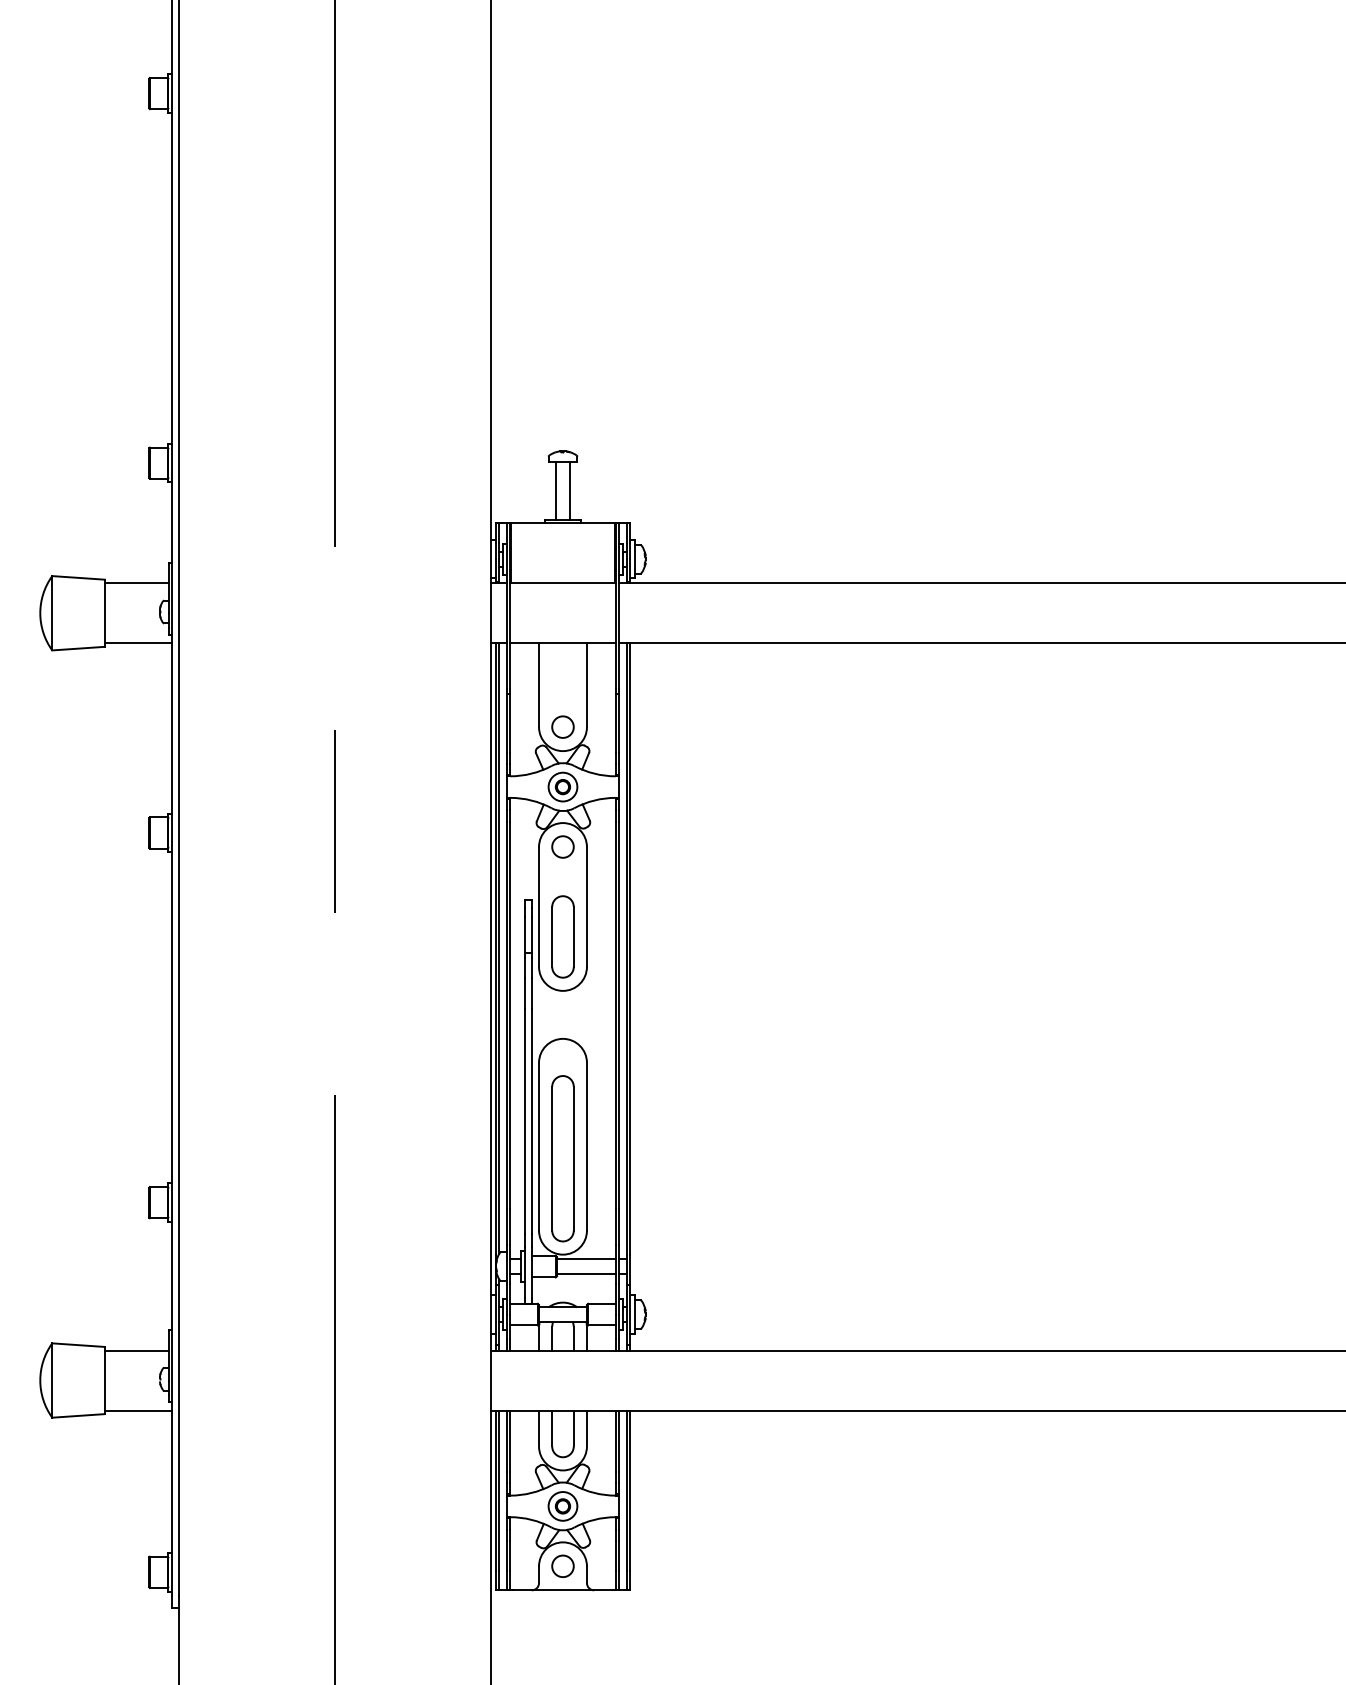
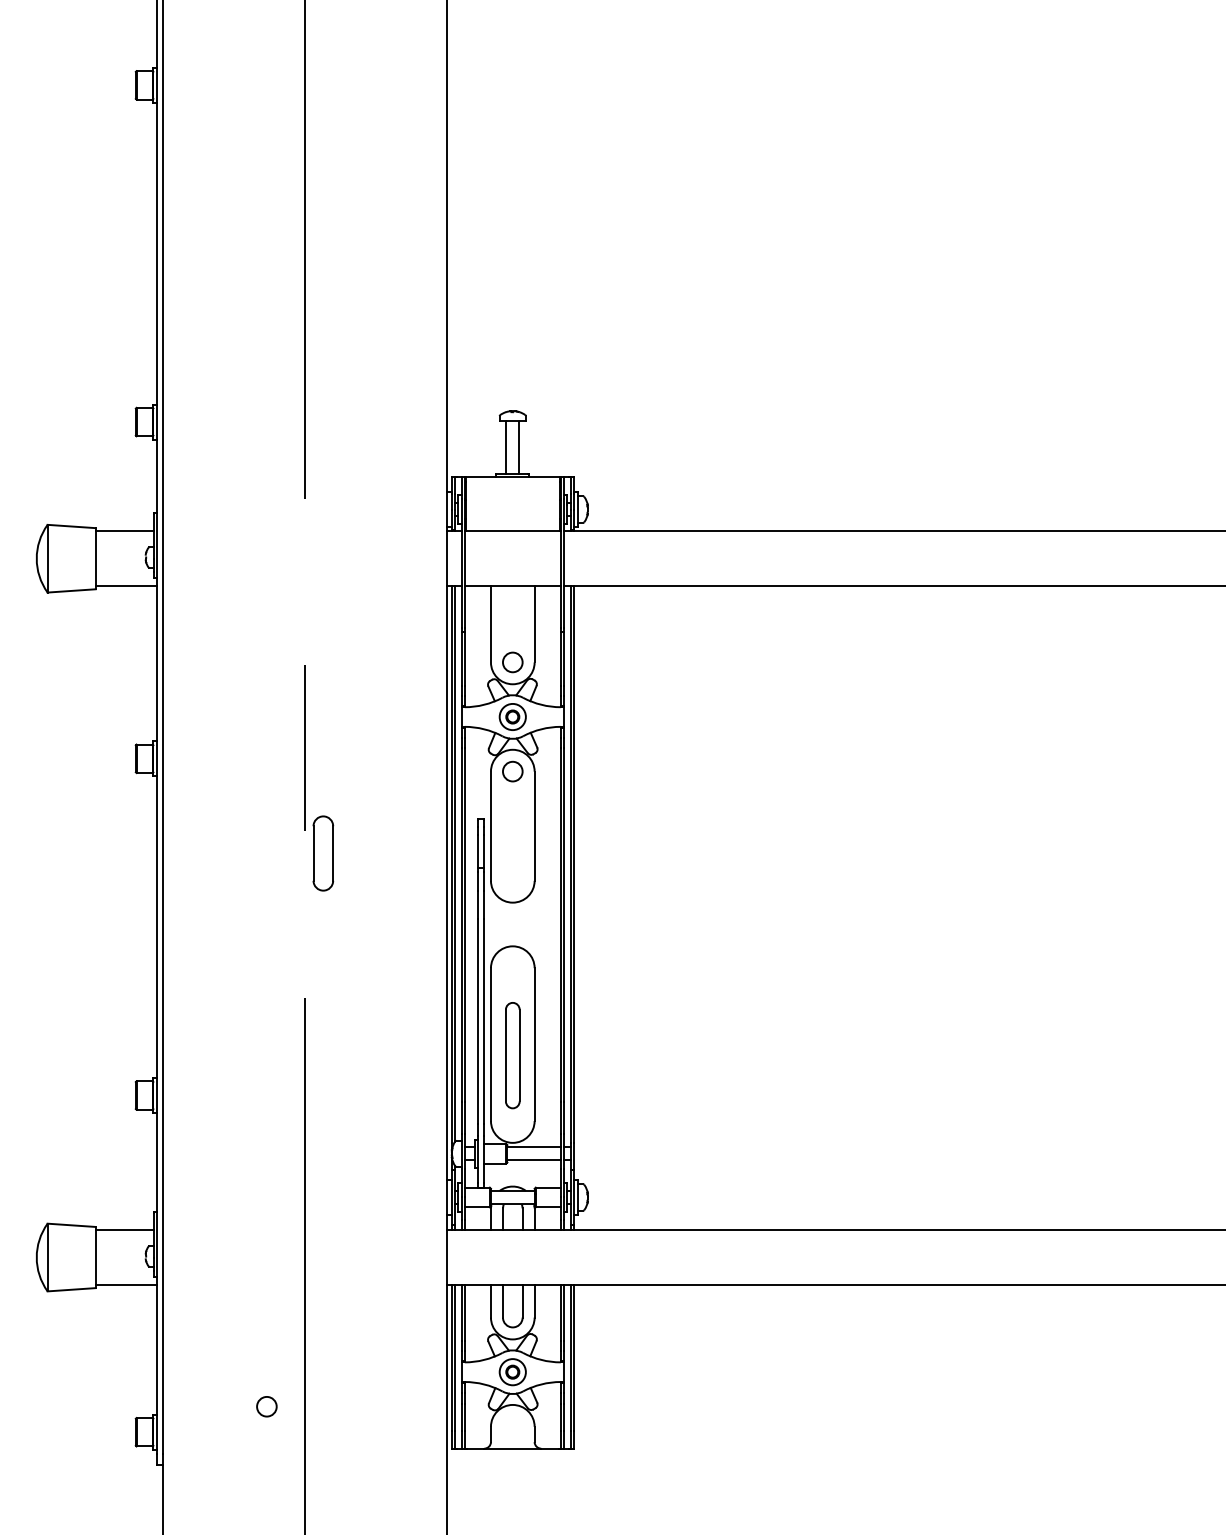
part: (562, 936) -> (322, 853), moved
part: (562, 1158) -> (512, 1055), size x0.7
circle: (562, 1565) -> (266, 1405), moved

